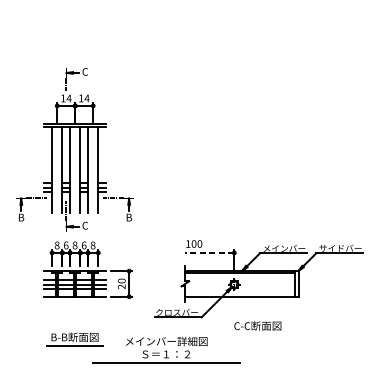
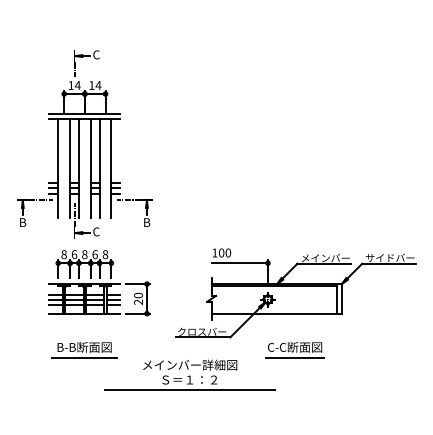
line: (209, 253) -> (239, 263), dashed -> solid
line: (258, 334) -> (295, 357), added
part: (74, 339) -> (84, 349), moved

